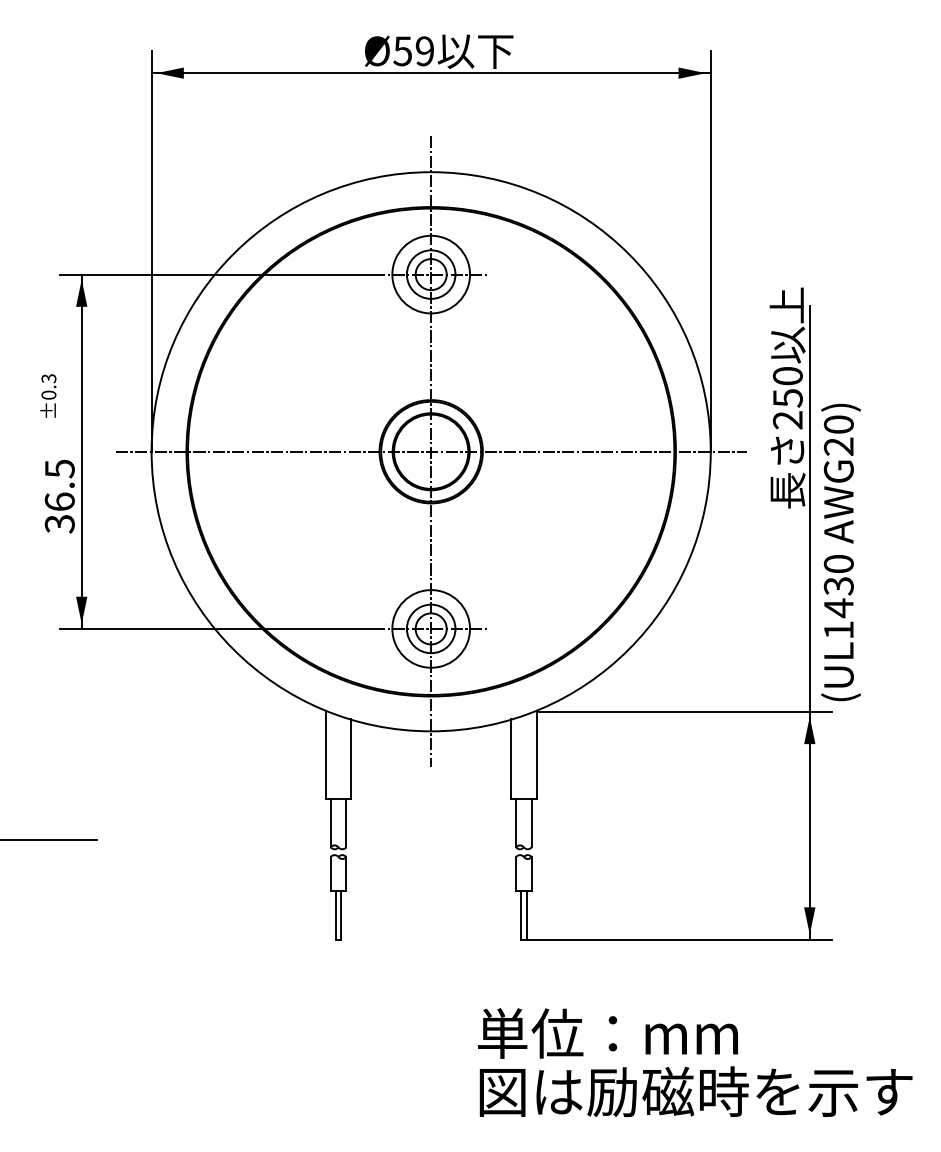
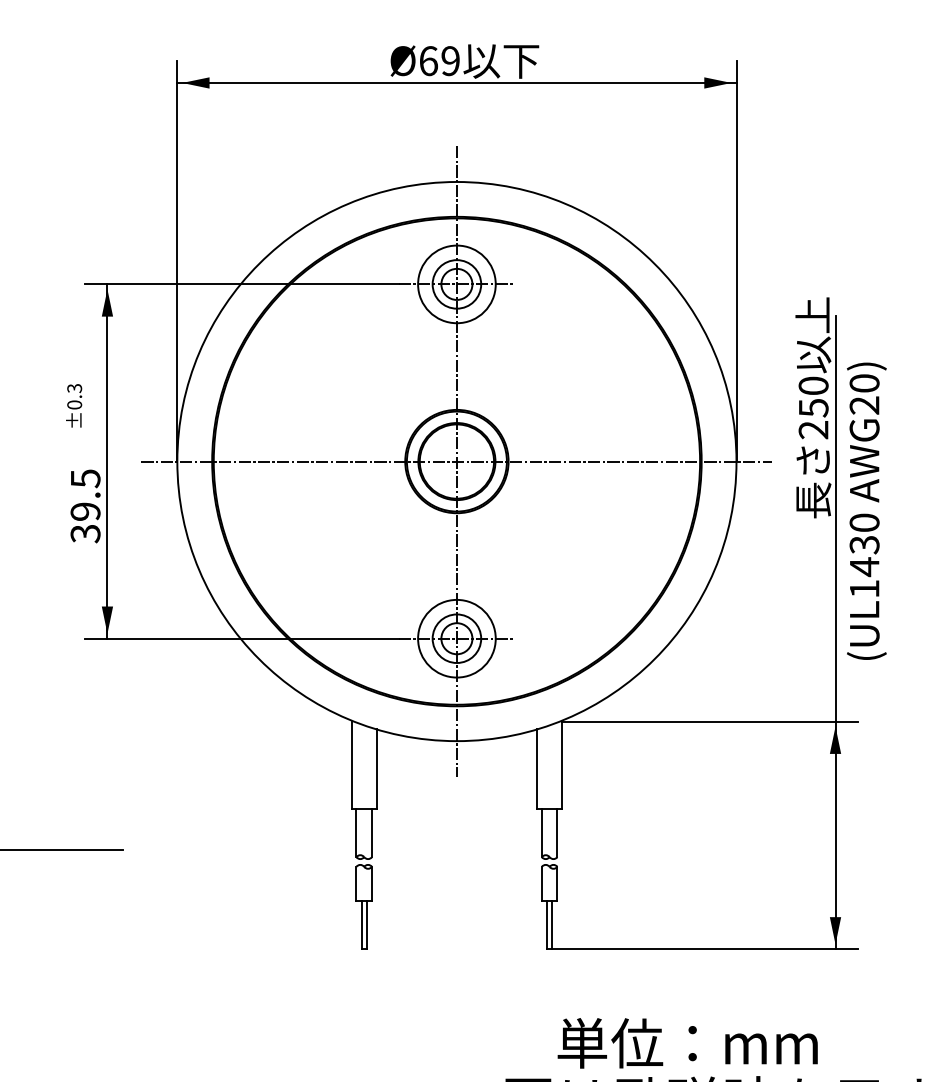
text: (402, 51) -> (428, 61), Ø59 -> Ø69
text: (59, 501) -> (85, 511), 36.5 -> 39.5
text: (840, 552) -> (866, 511), moved
text: (607, 1033) -> (687, 1043), moved

